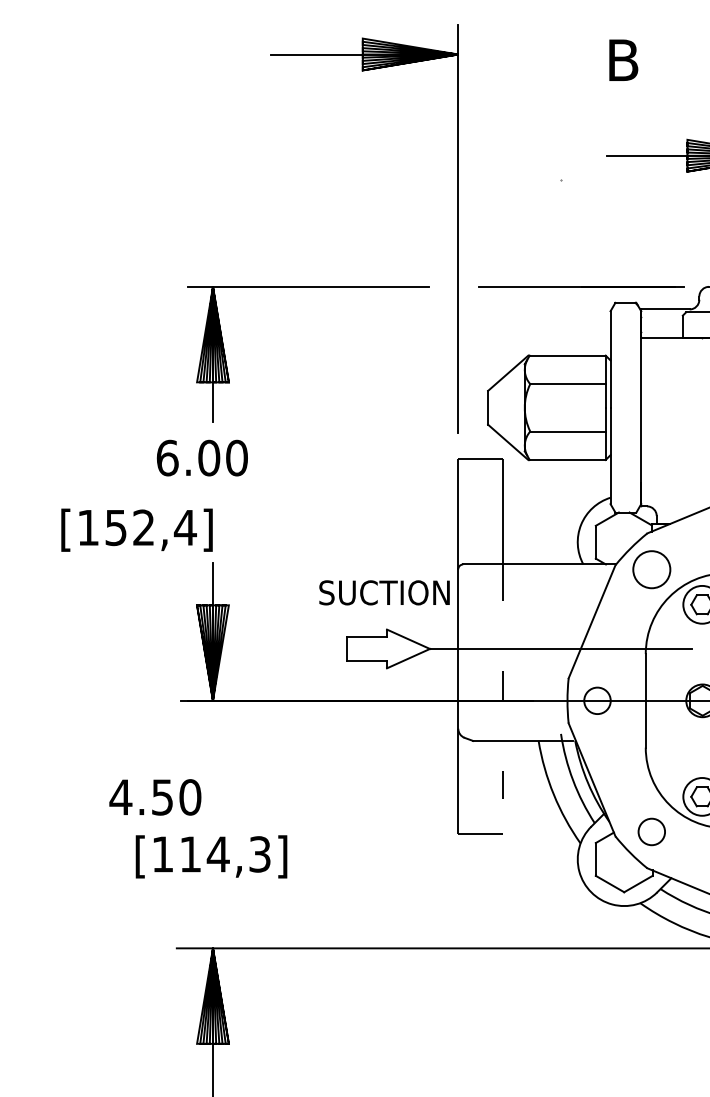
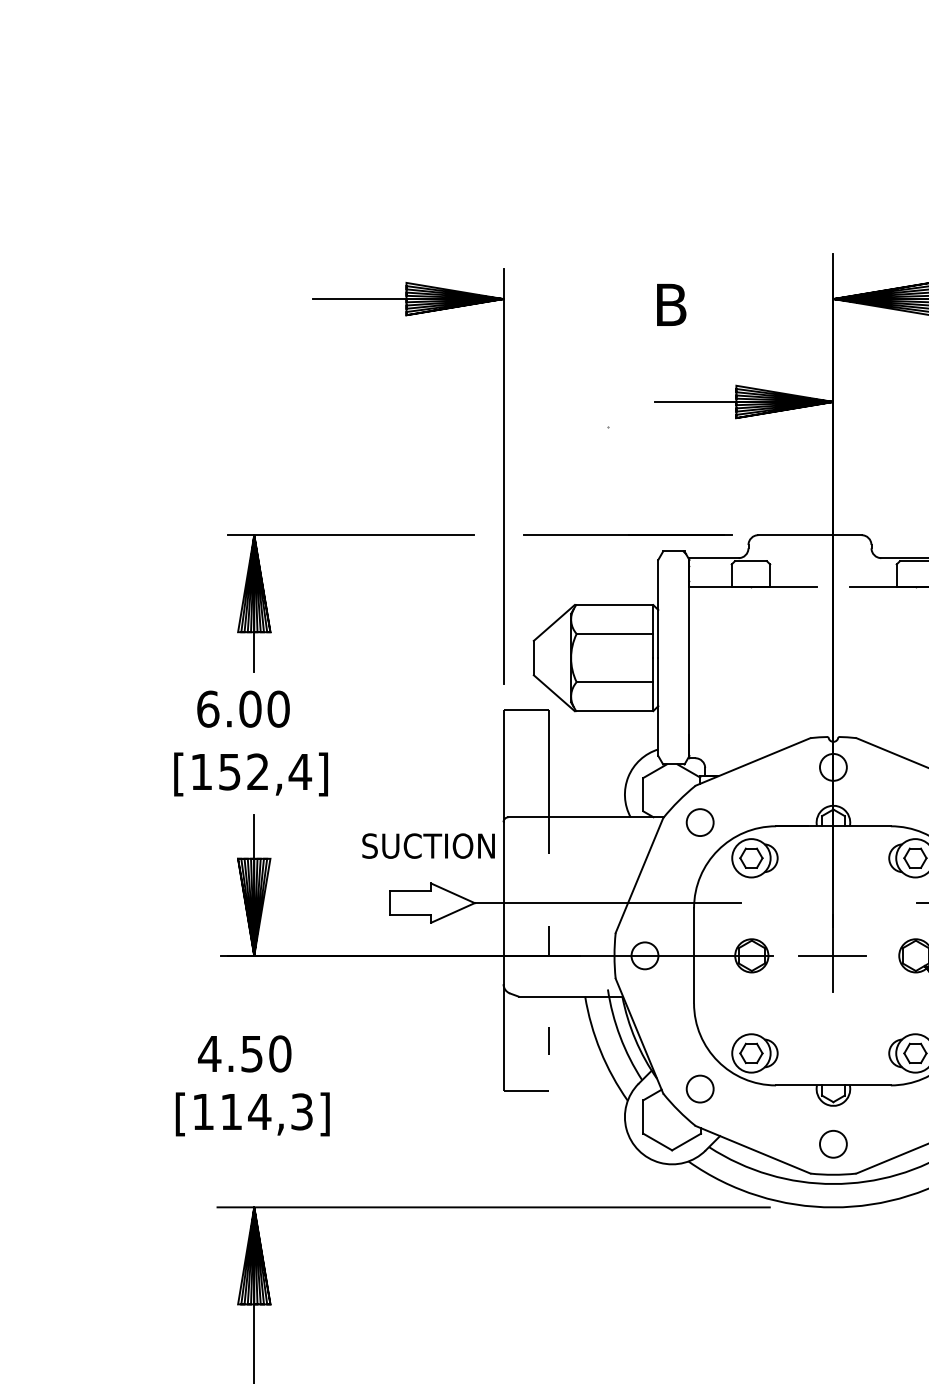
text: (136, 530) -> (250, 774), moved
circle: (651, 569) -> (699, 822), size x0.71
text: (155, 796) -> (244, 1053), moved

